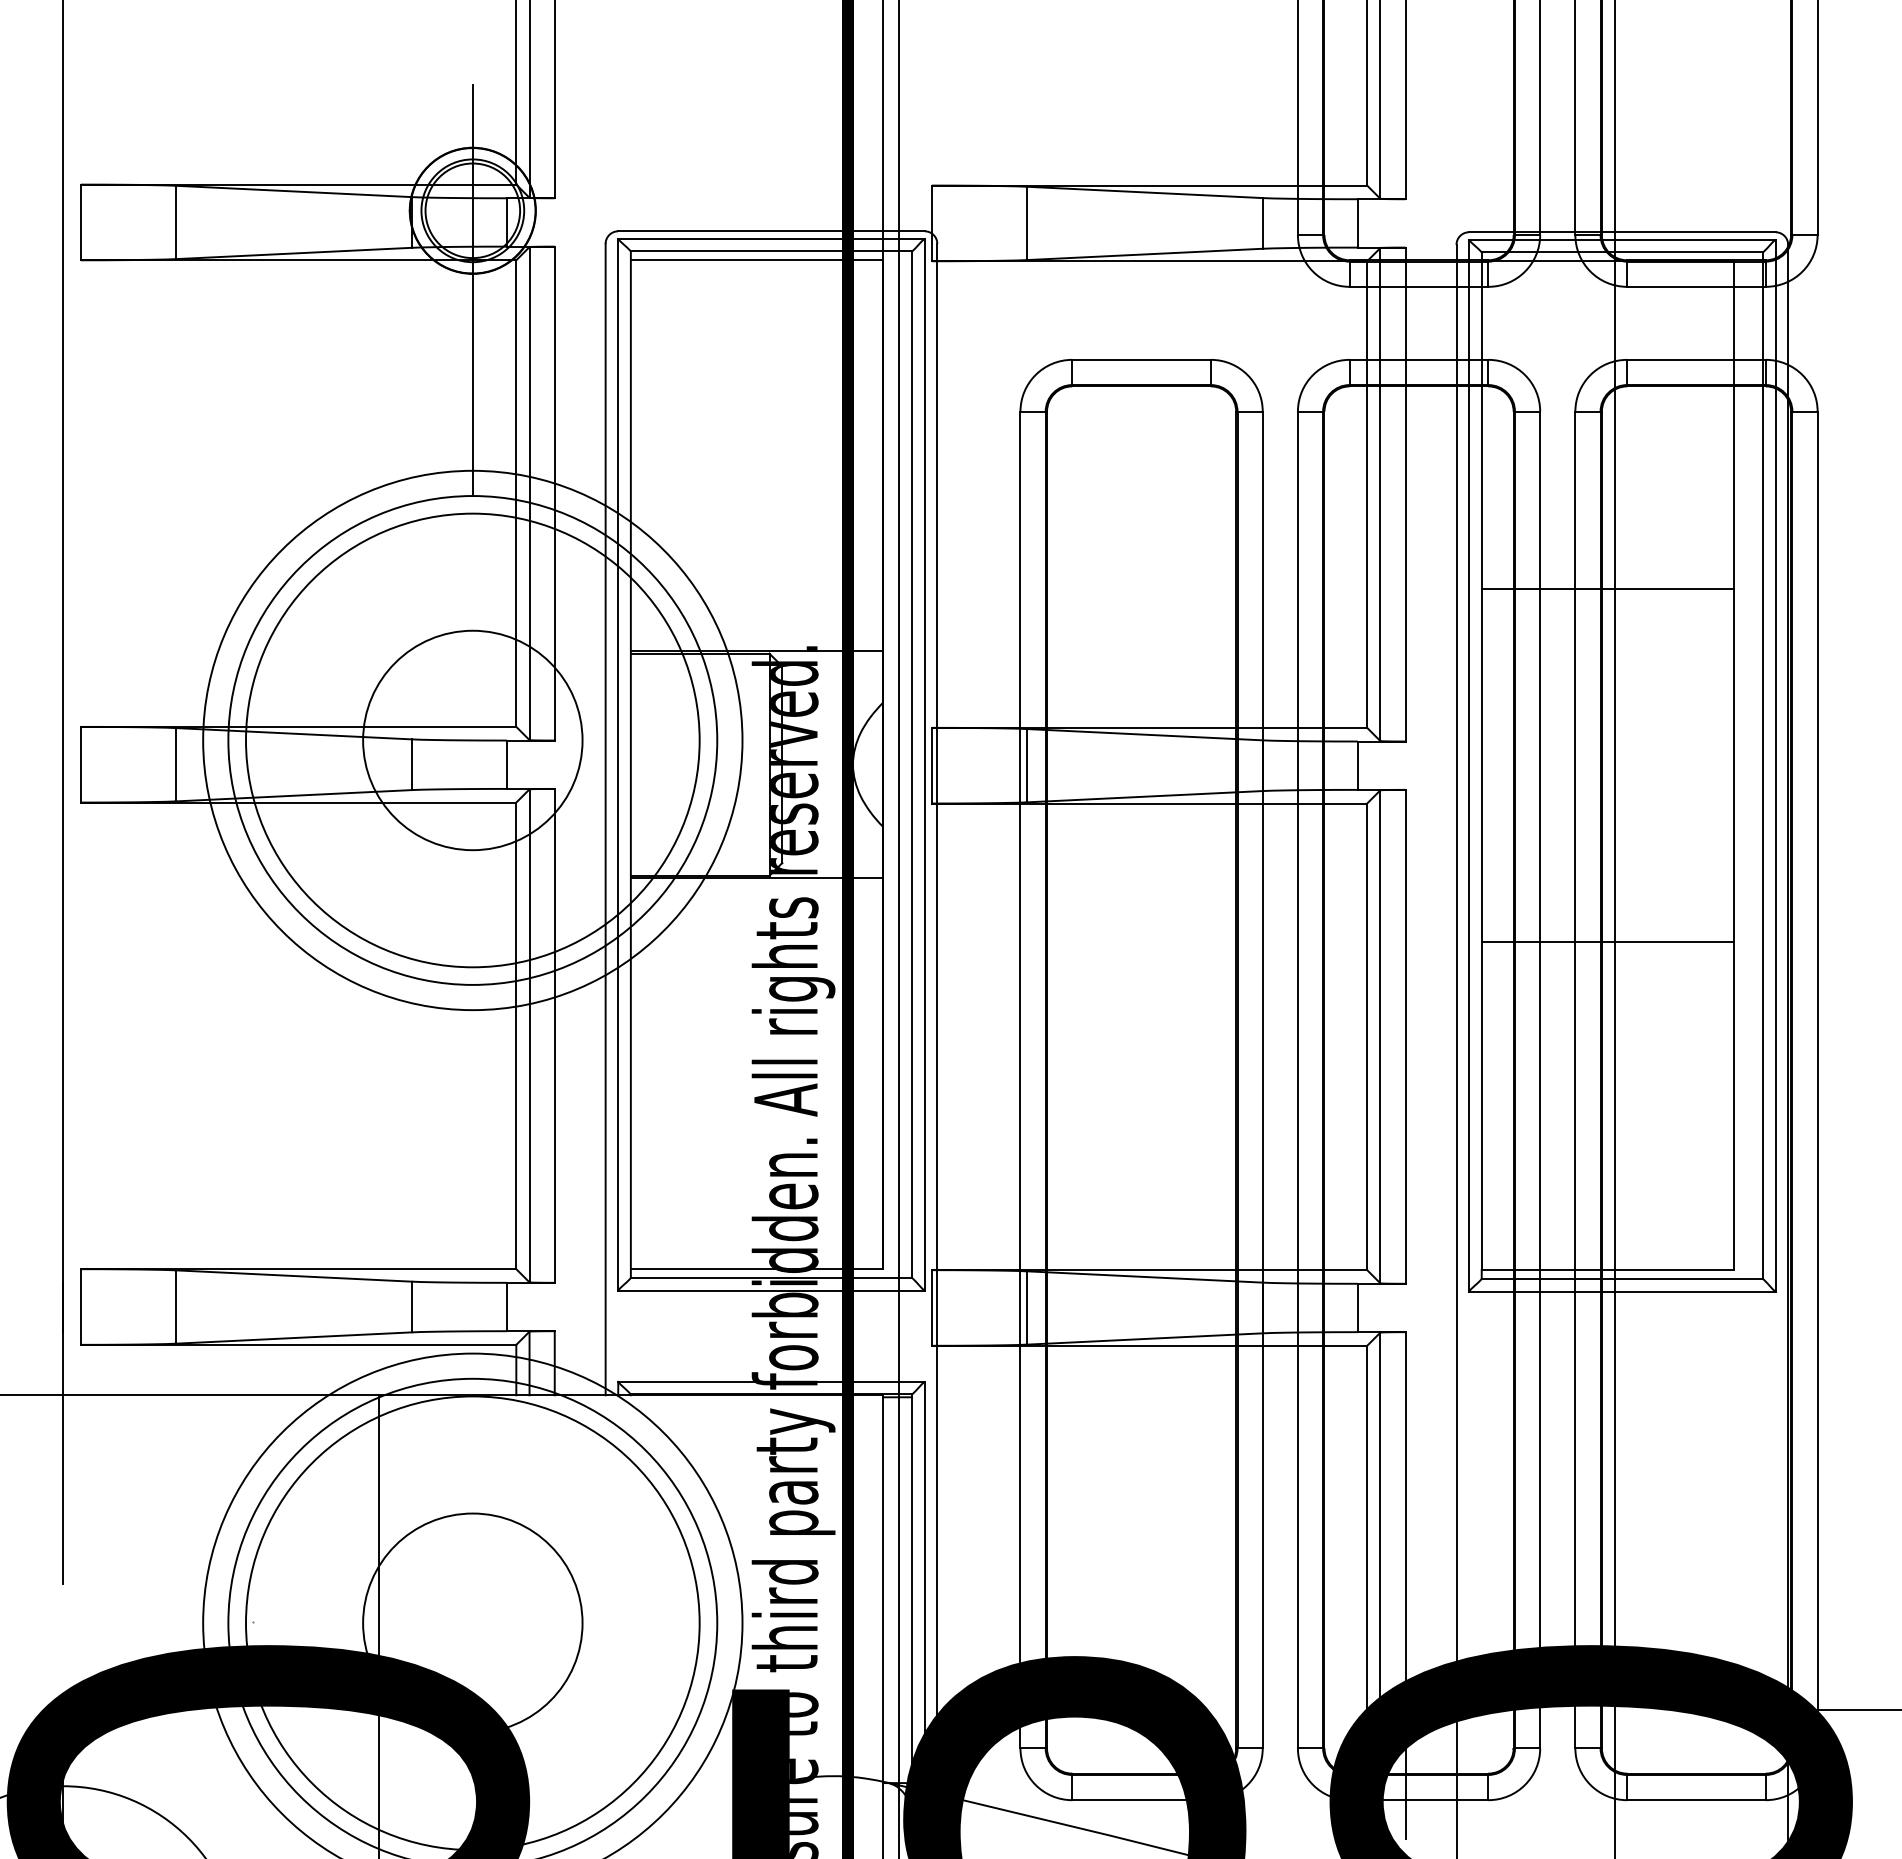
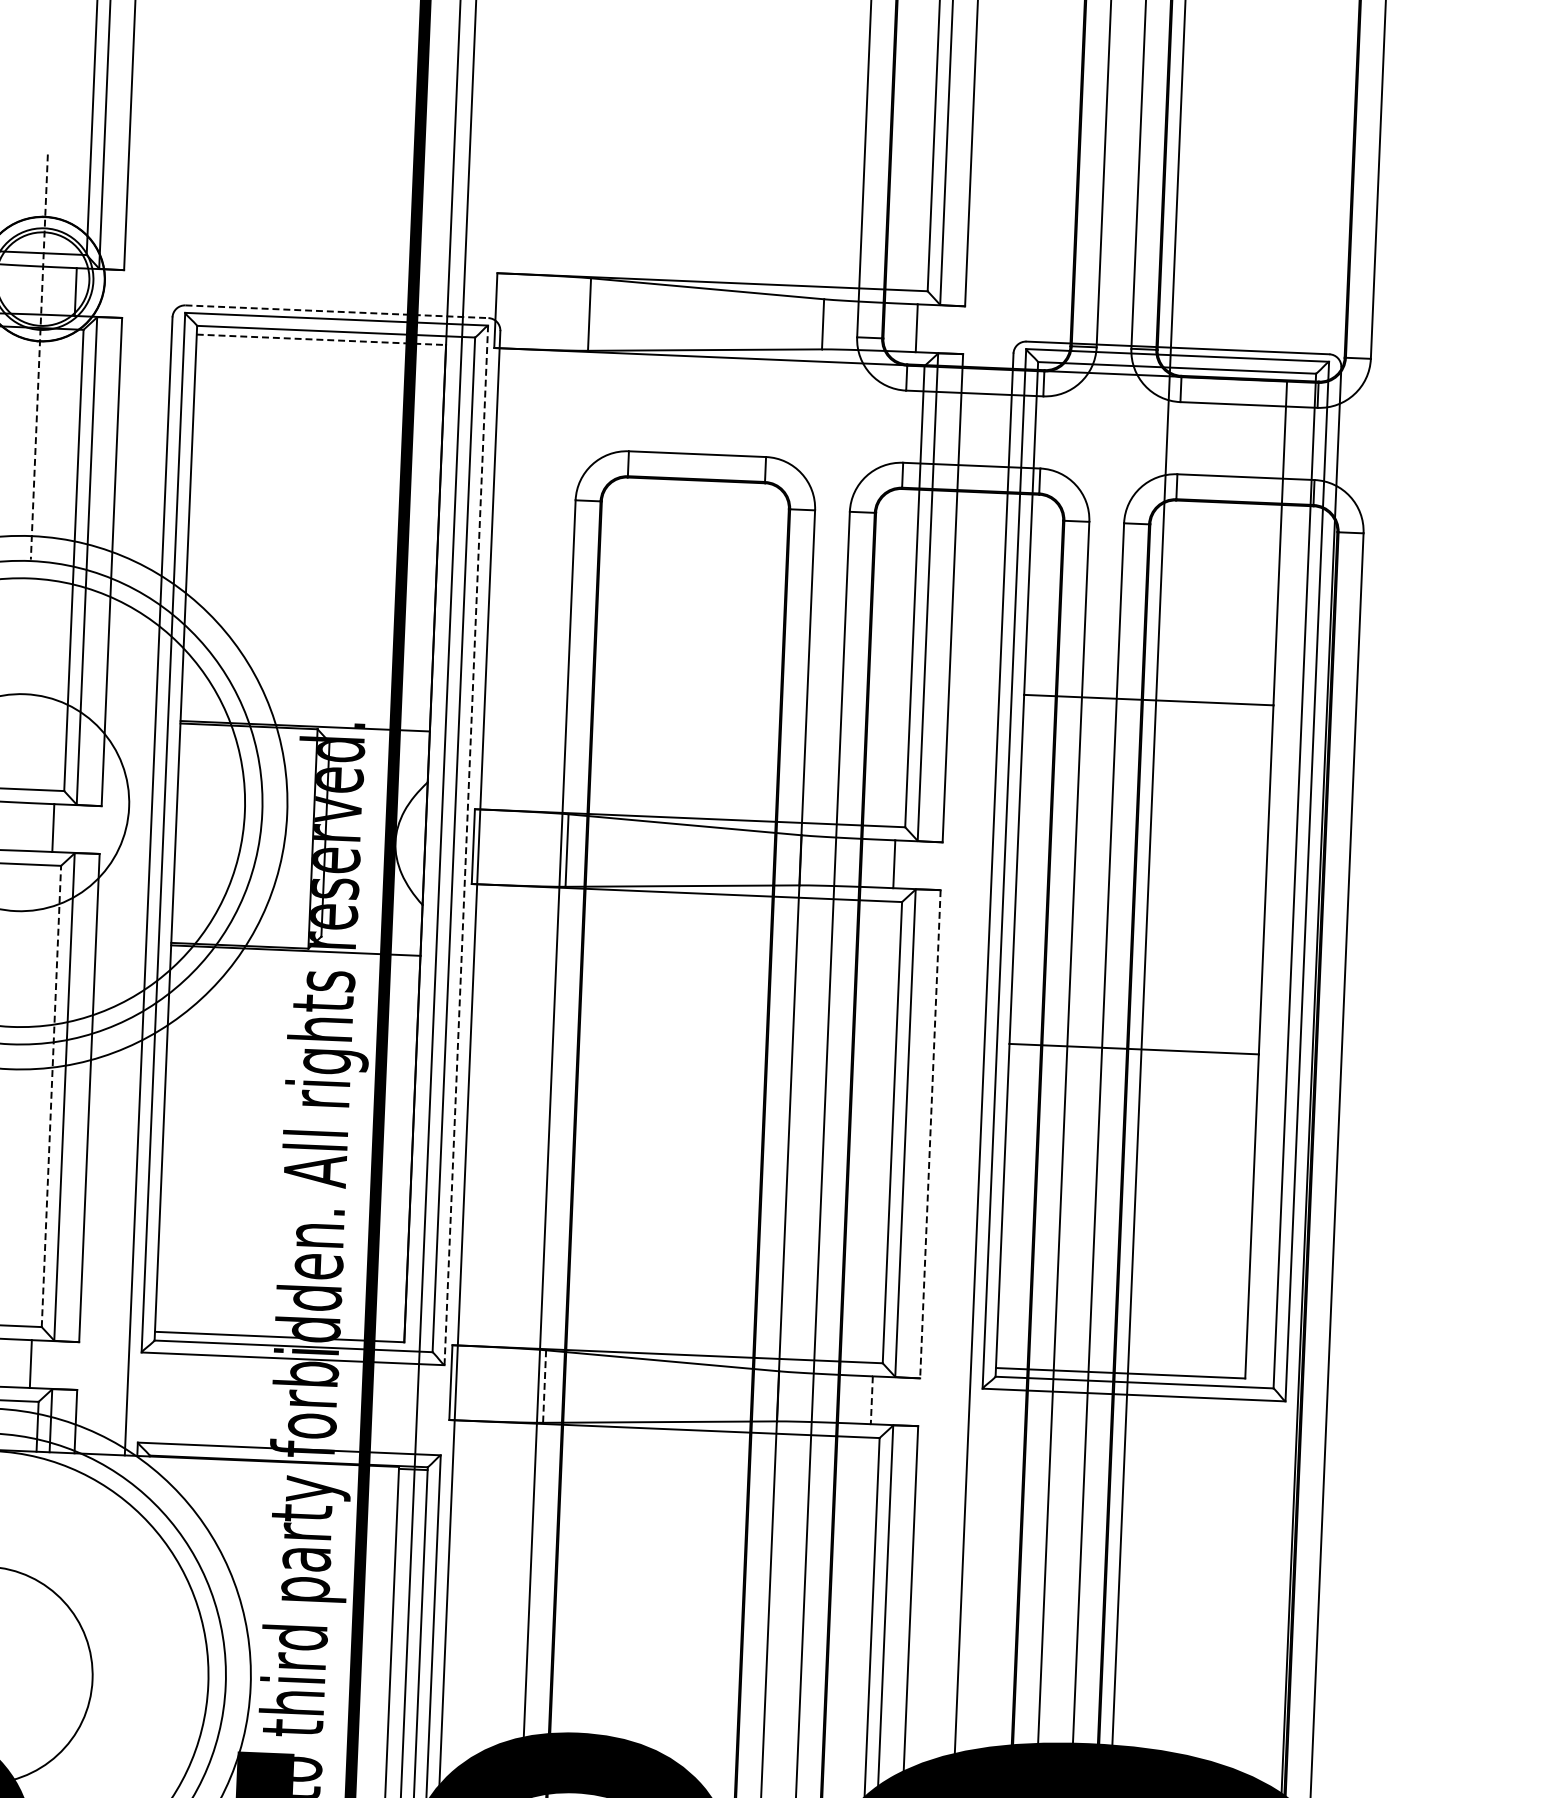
line: (771, 231) -> (336, 311), solid -> dashed
line: (757, 260) -> (321, 340), solid -> dashed
line: (472, 289) -> (39, 356), solid -> dashed
line: (924, 764) -> (466, 845), solid -> dashed
line: (516, 1035) -> (51, 1096), solid -> dashed
line: (1405, 1036) -> (930, 1133), solid -> dashed
line: (1026, 1307) -> (544, 1386), solid -> dashed
line: (1357, 1308) -> (871, 1400), solid -> dashed

